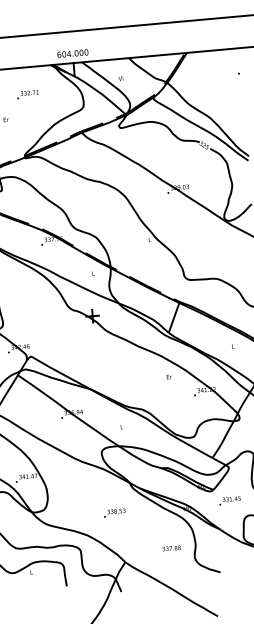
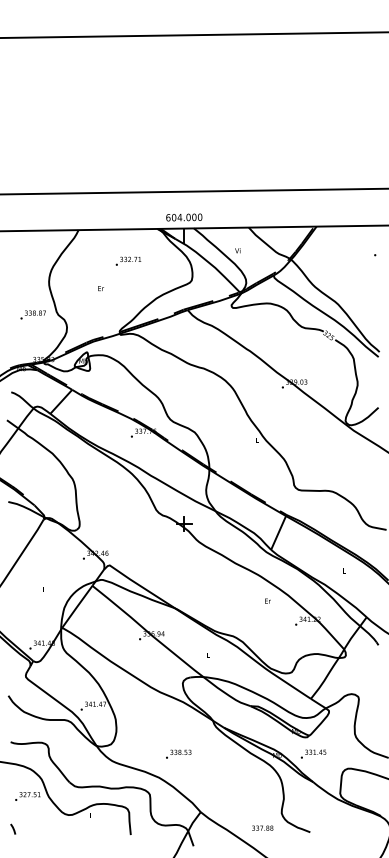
text: (229, 500) -> (313, 753), moved
text: (114, 512) -> (178, 753), moved
text: (171, 547) -> (262, 827), moved

